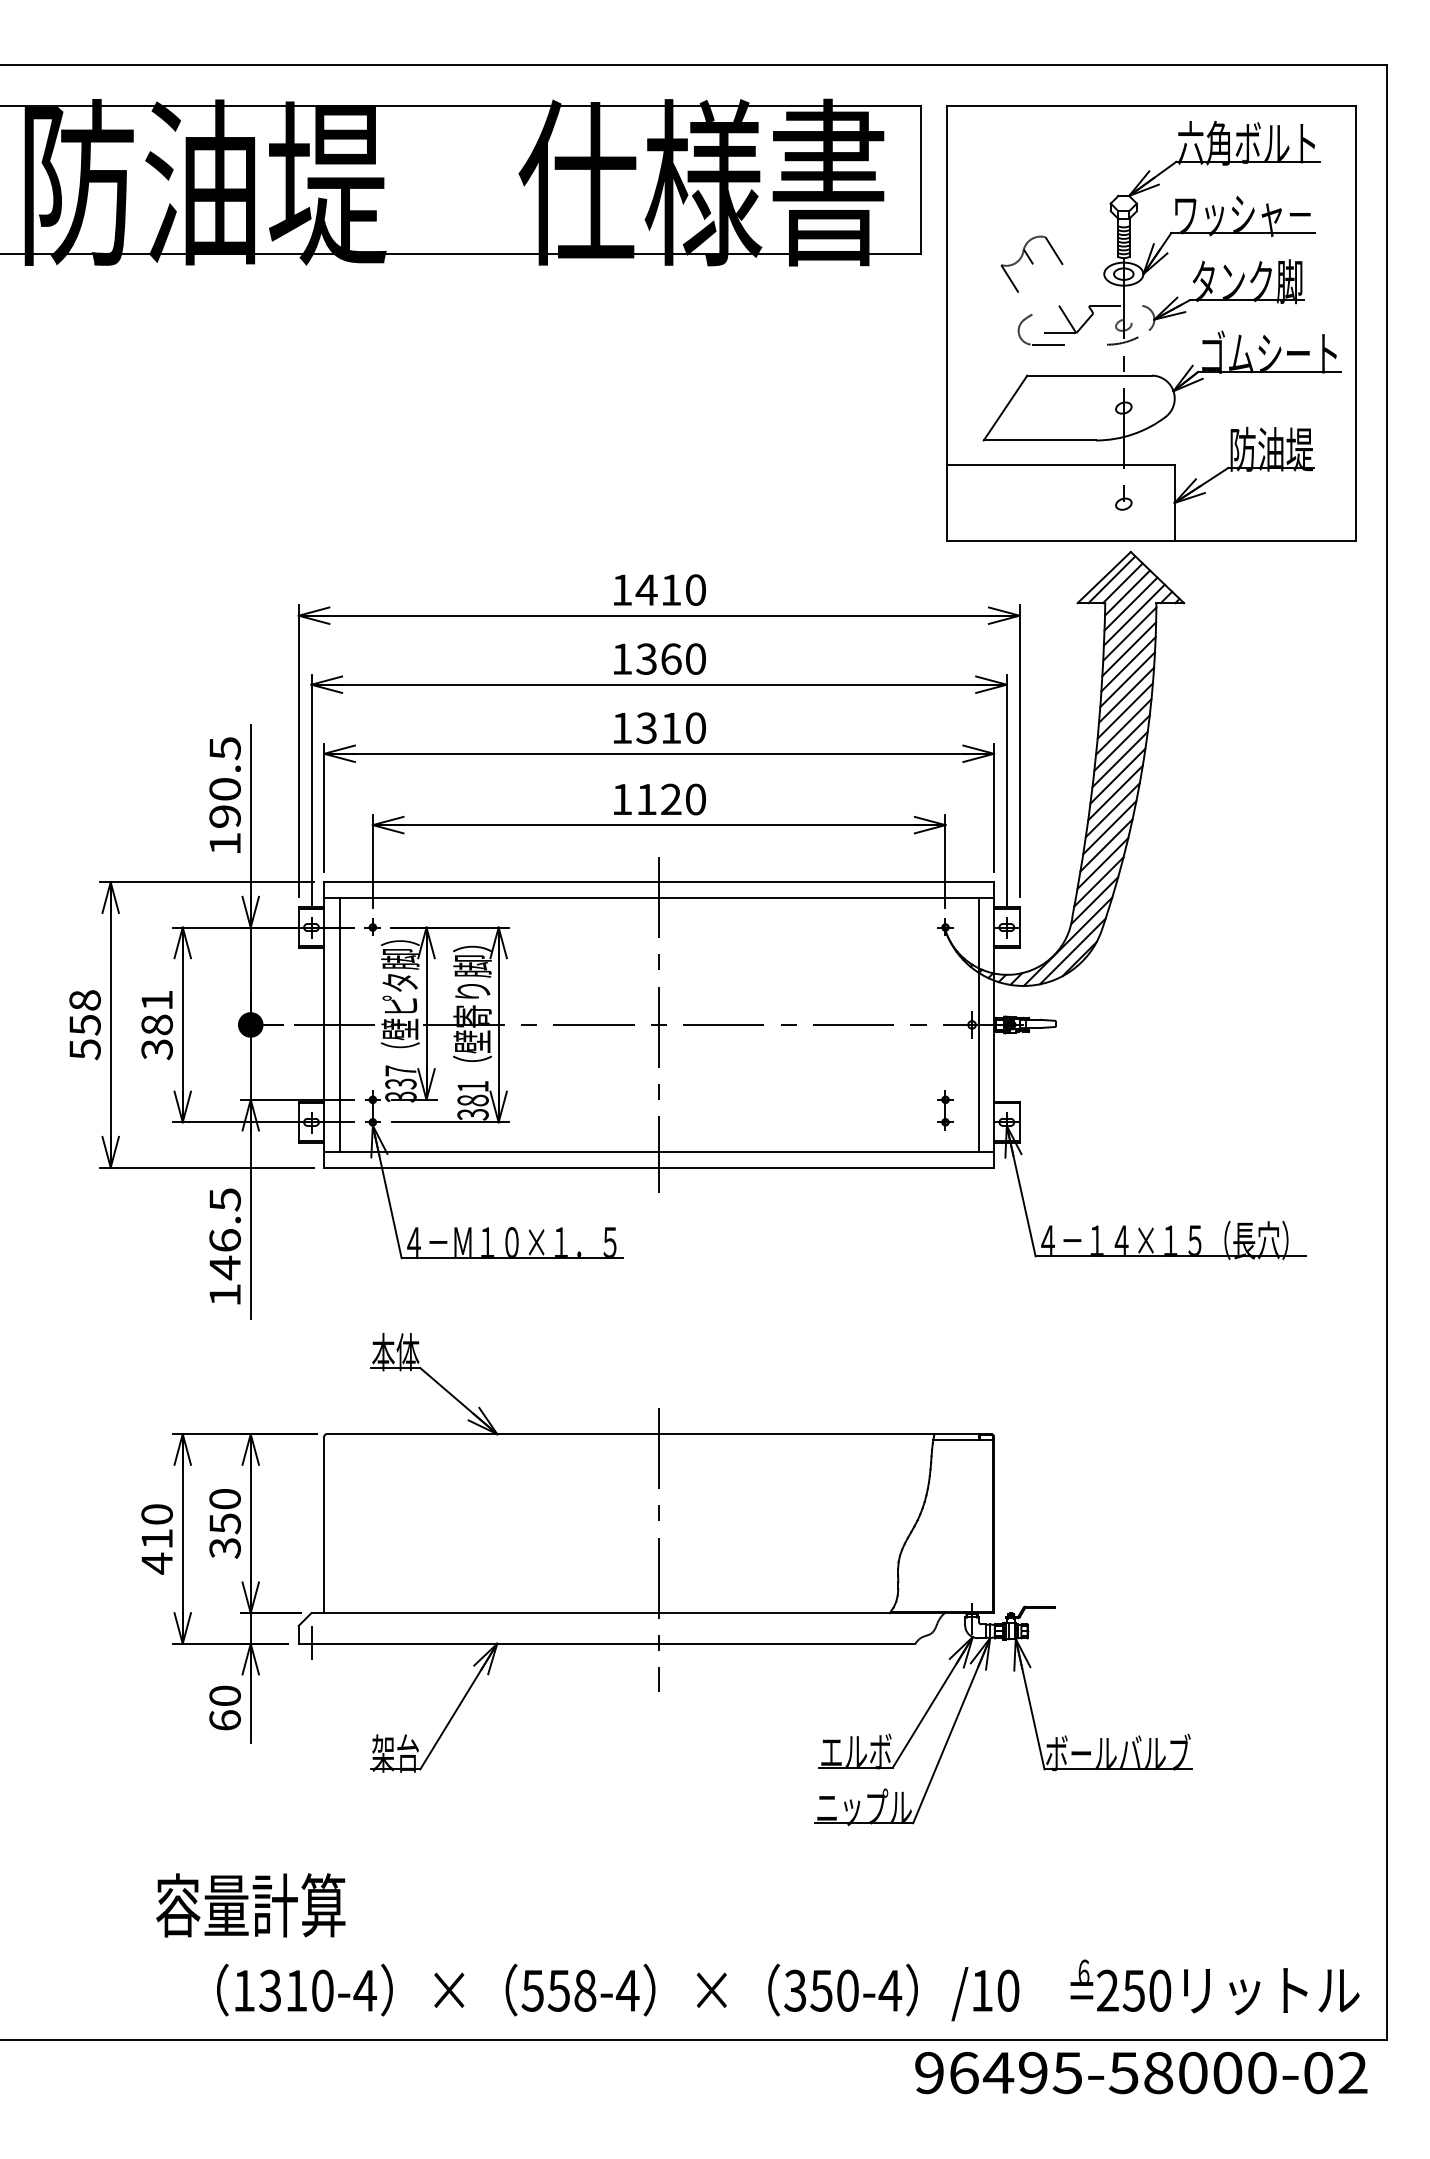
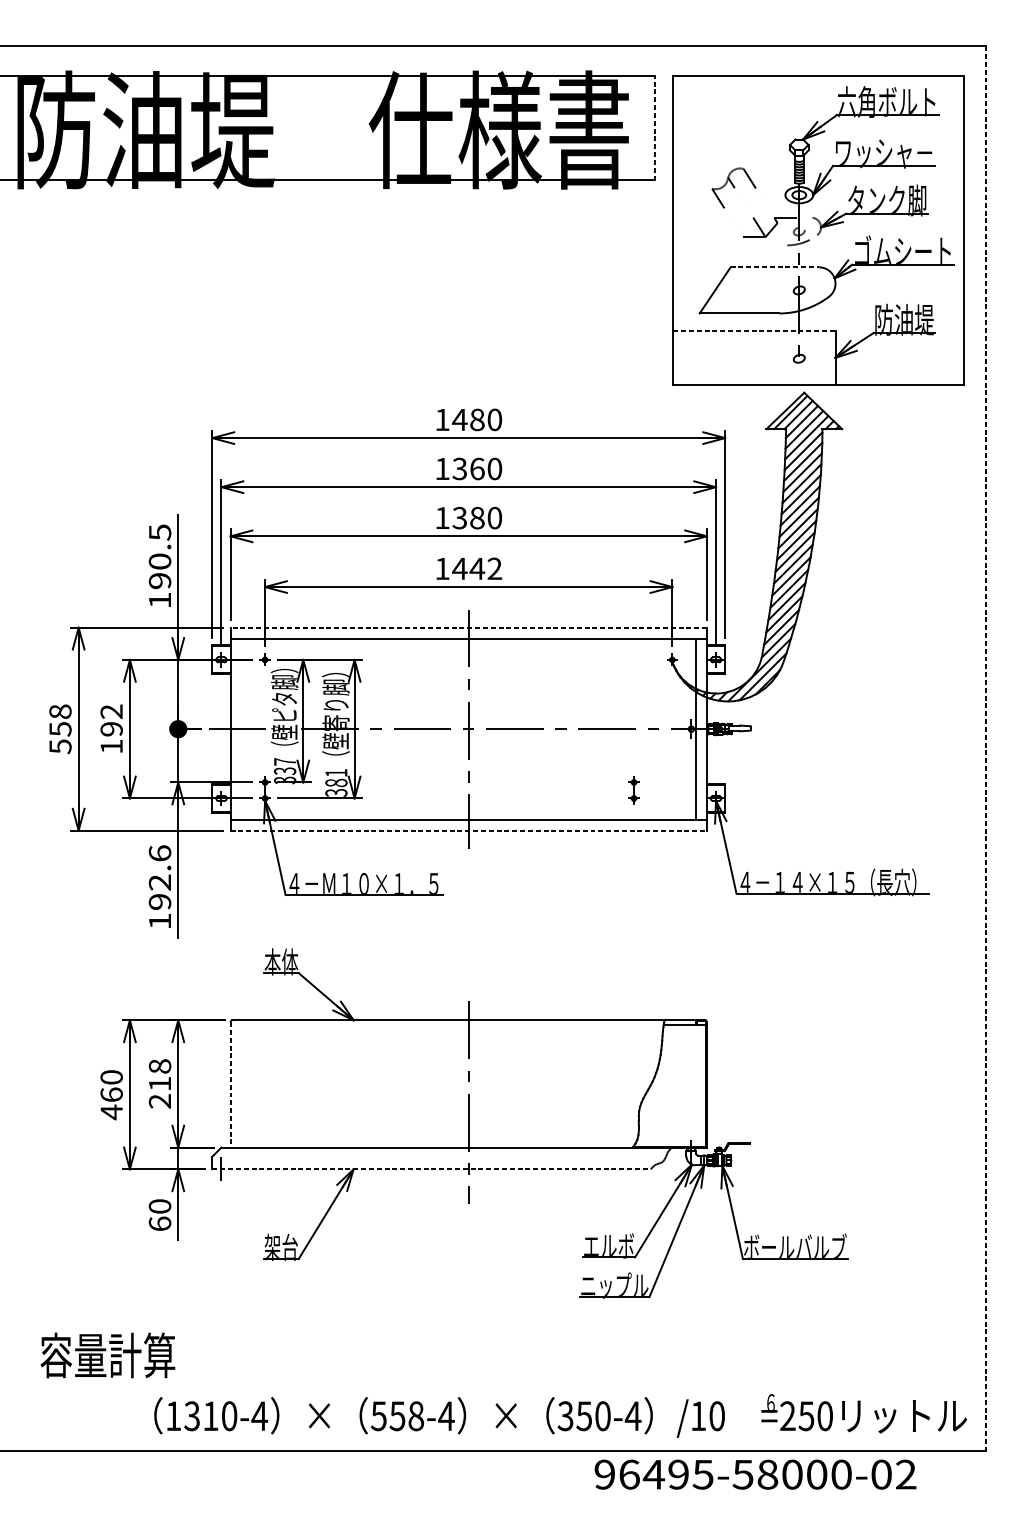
line: (921, 179) -> (655, 127), solid -> dashed
part: (1040, 344) -> (740, 245), removed
line: (1090, 375) -> (775, 267), solid -> dashed
line: (1061, 465) -> (754, 331), solid -> dashed
text: (671, 589) -> (477, 419), 1410 -> 1480
text: (671, 728) -> (477, 518), 1310 -> 1380
text: (670, 799) -> (476, 568), 1120 -> 1442
line: (659, 882) -> (469, 627), solid -> dashed
line: (339, 1024) -> (241, 728), removed
text: (156, 1025) -> (111, 729), 381 -> 192
line: (1386, 1052) -> (986, 748), solid -> dashed
part: (945, 1110) -> (634, 790), moved
line: (659, 1167) -> (469, 830), solid -> dashed
text: (224, 1234) -> (159, 878), 146.5 -> 192.6
text: (224, 1523) -> (159, 1083), 350 -> 218
line: (324, 1525) -> (230, 1085), solid -> dashed
text: (156, 1538) -> (111, 1094), 410 -> 460
line: (607, 1643) -> (432, 1169), solid -> dashed
text: (250, 1905) -> (107, 1355), moved
text: (1141, 2073) -> (755, 1475), moved

